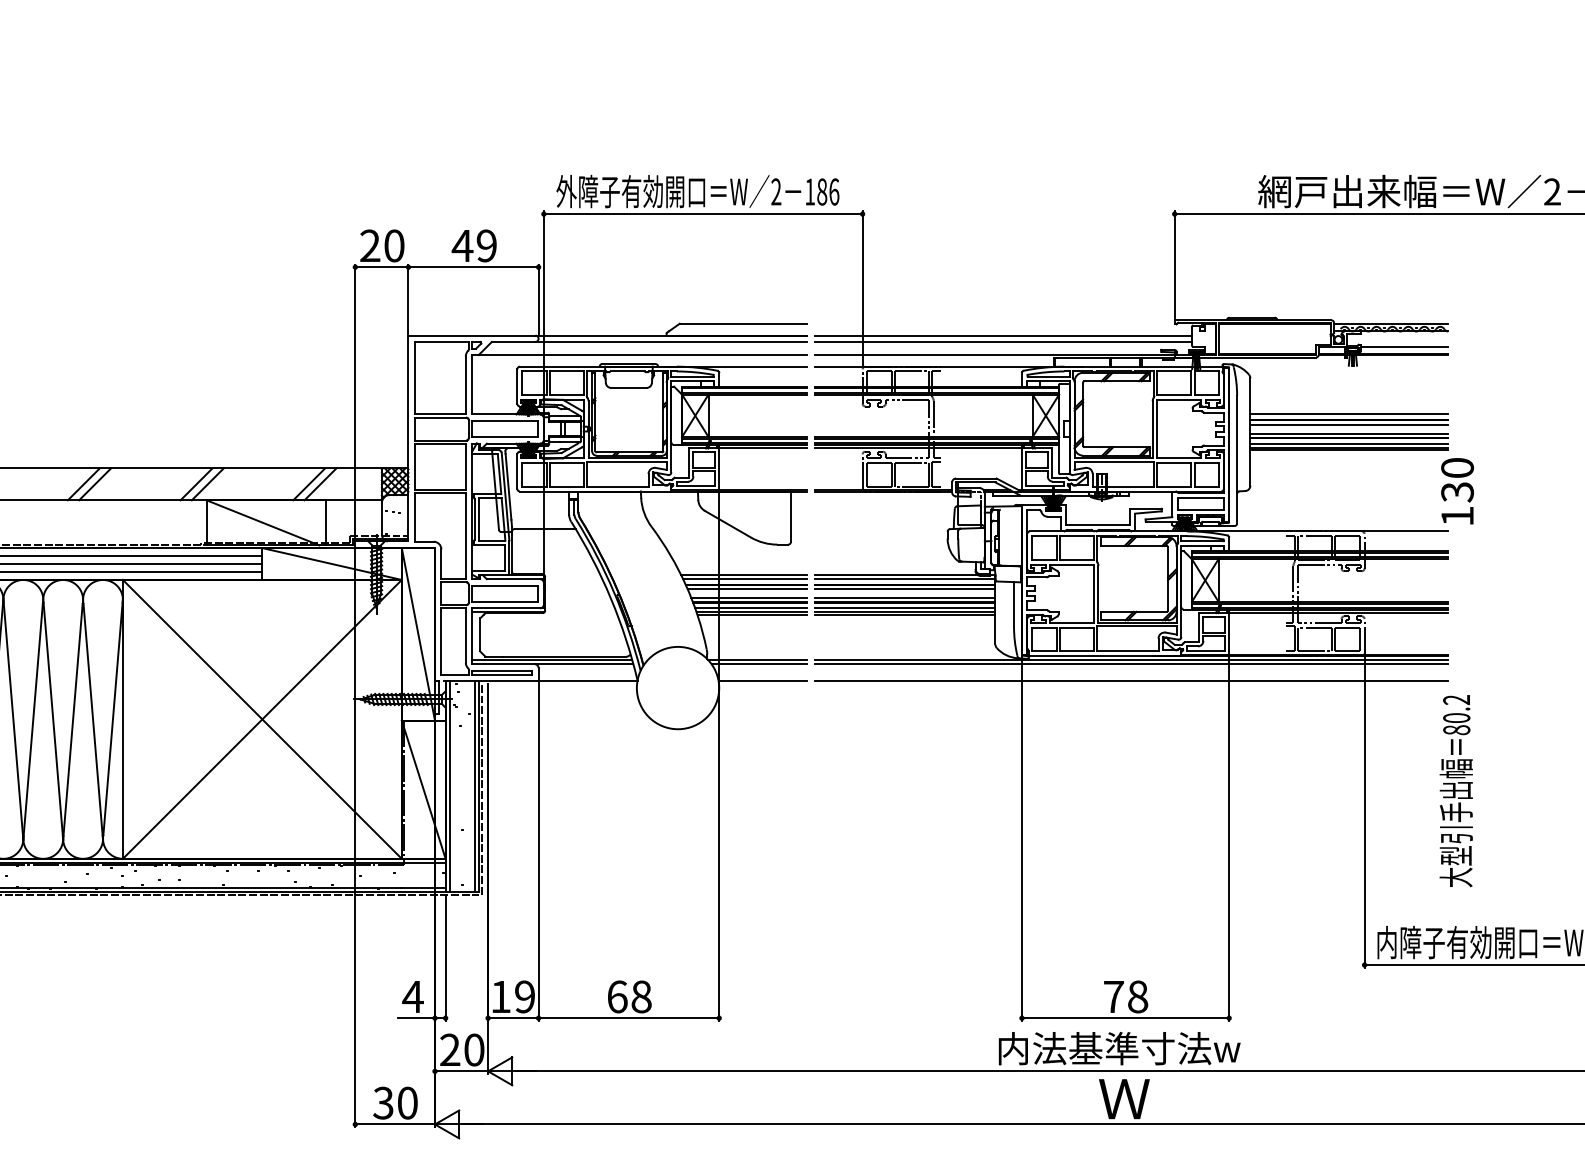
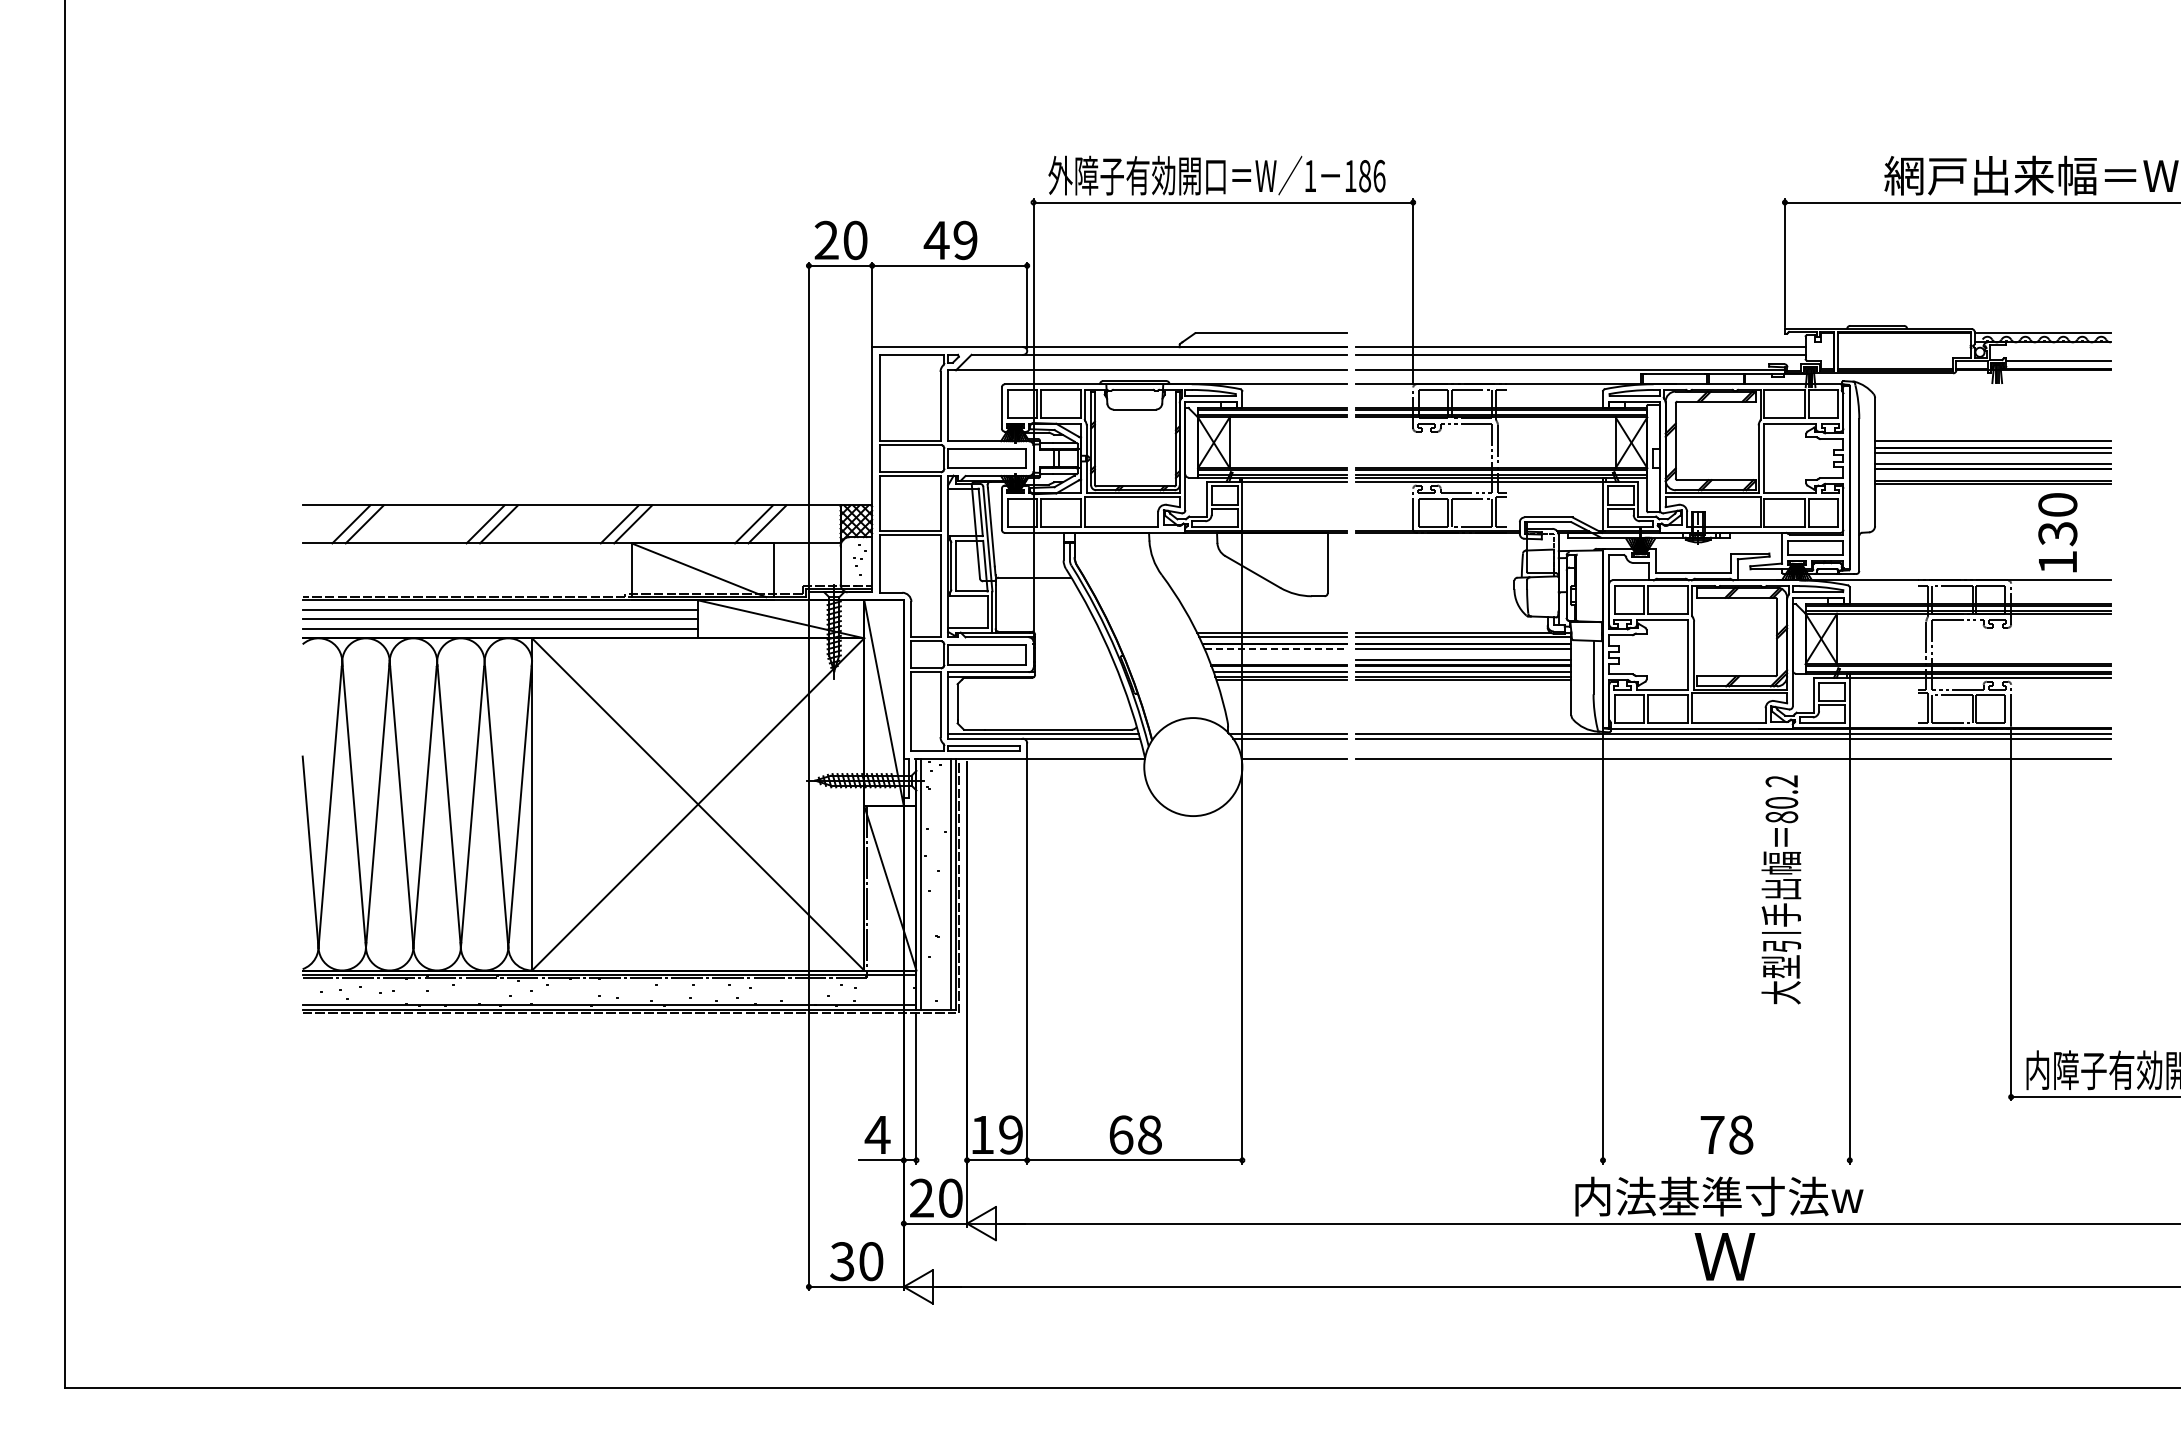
text: (776, 191) -> (1310, 175), 2 -> 1
line: (1348, 444) -> (1992, 476), removed
text: (1457, 491) -> (2057, 532), moved
line: (747, 589) -> (1275, 649), solid -> dashed
line: (748, 598) -> (1277, 660), removed
text: (1456, 790) -> (1781, 889), moved
line: (1125, 1018) -> (1726, 1160), removed

